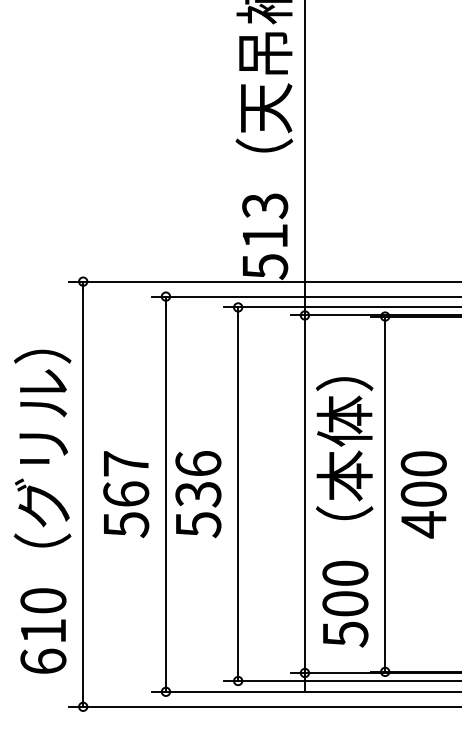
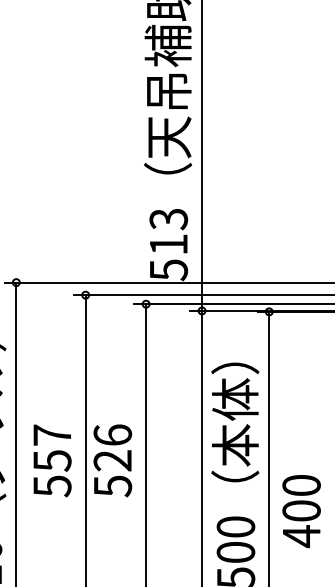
text: (126, 494) -> (52, 460), 567 -> 557
text: (198, 494) -> (112, 460), 536 -> 526
text: (423, 494) -> (301, 511), moved

